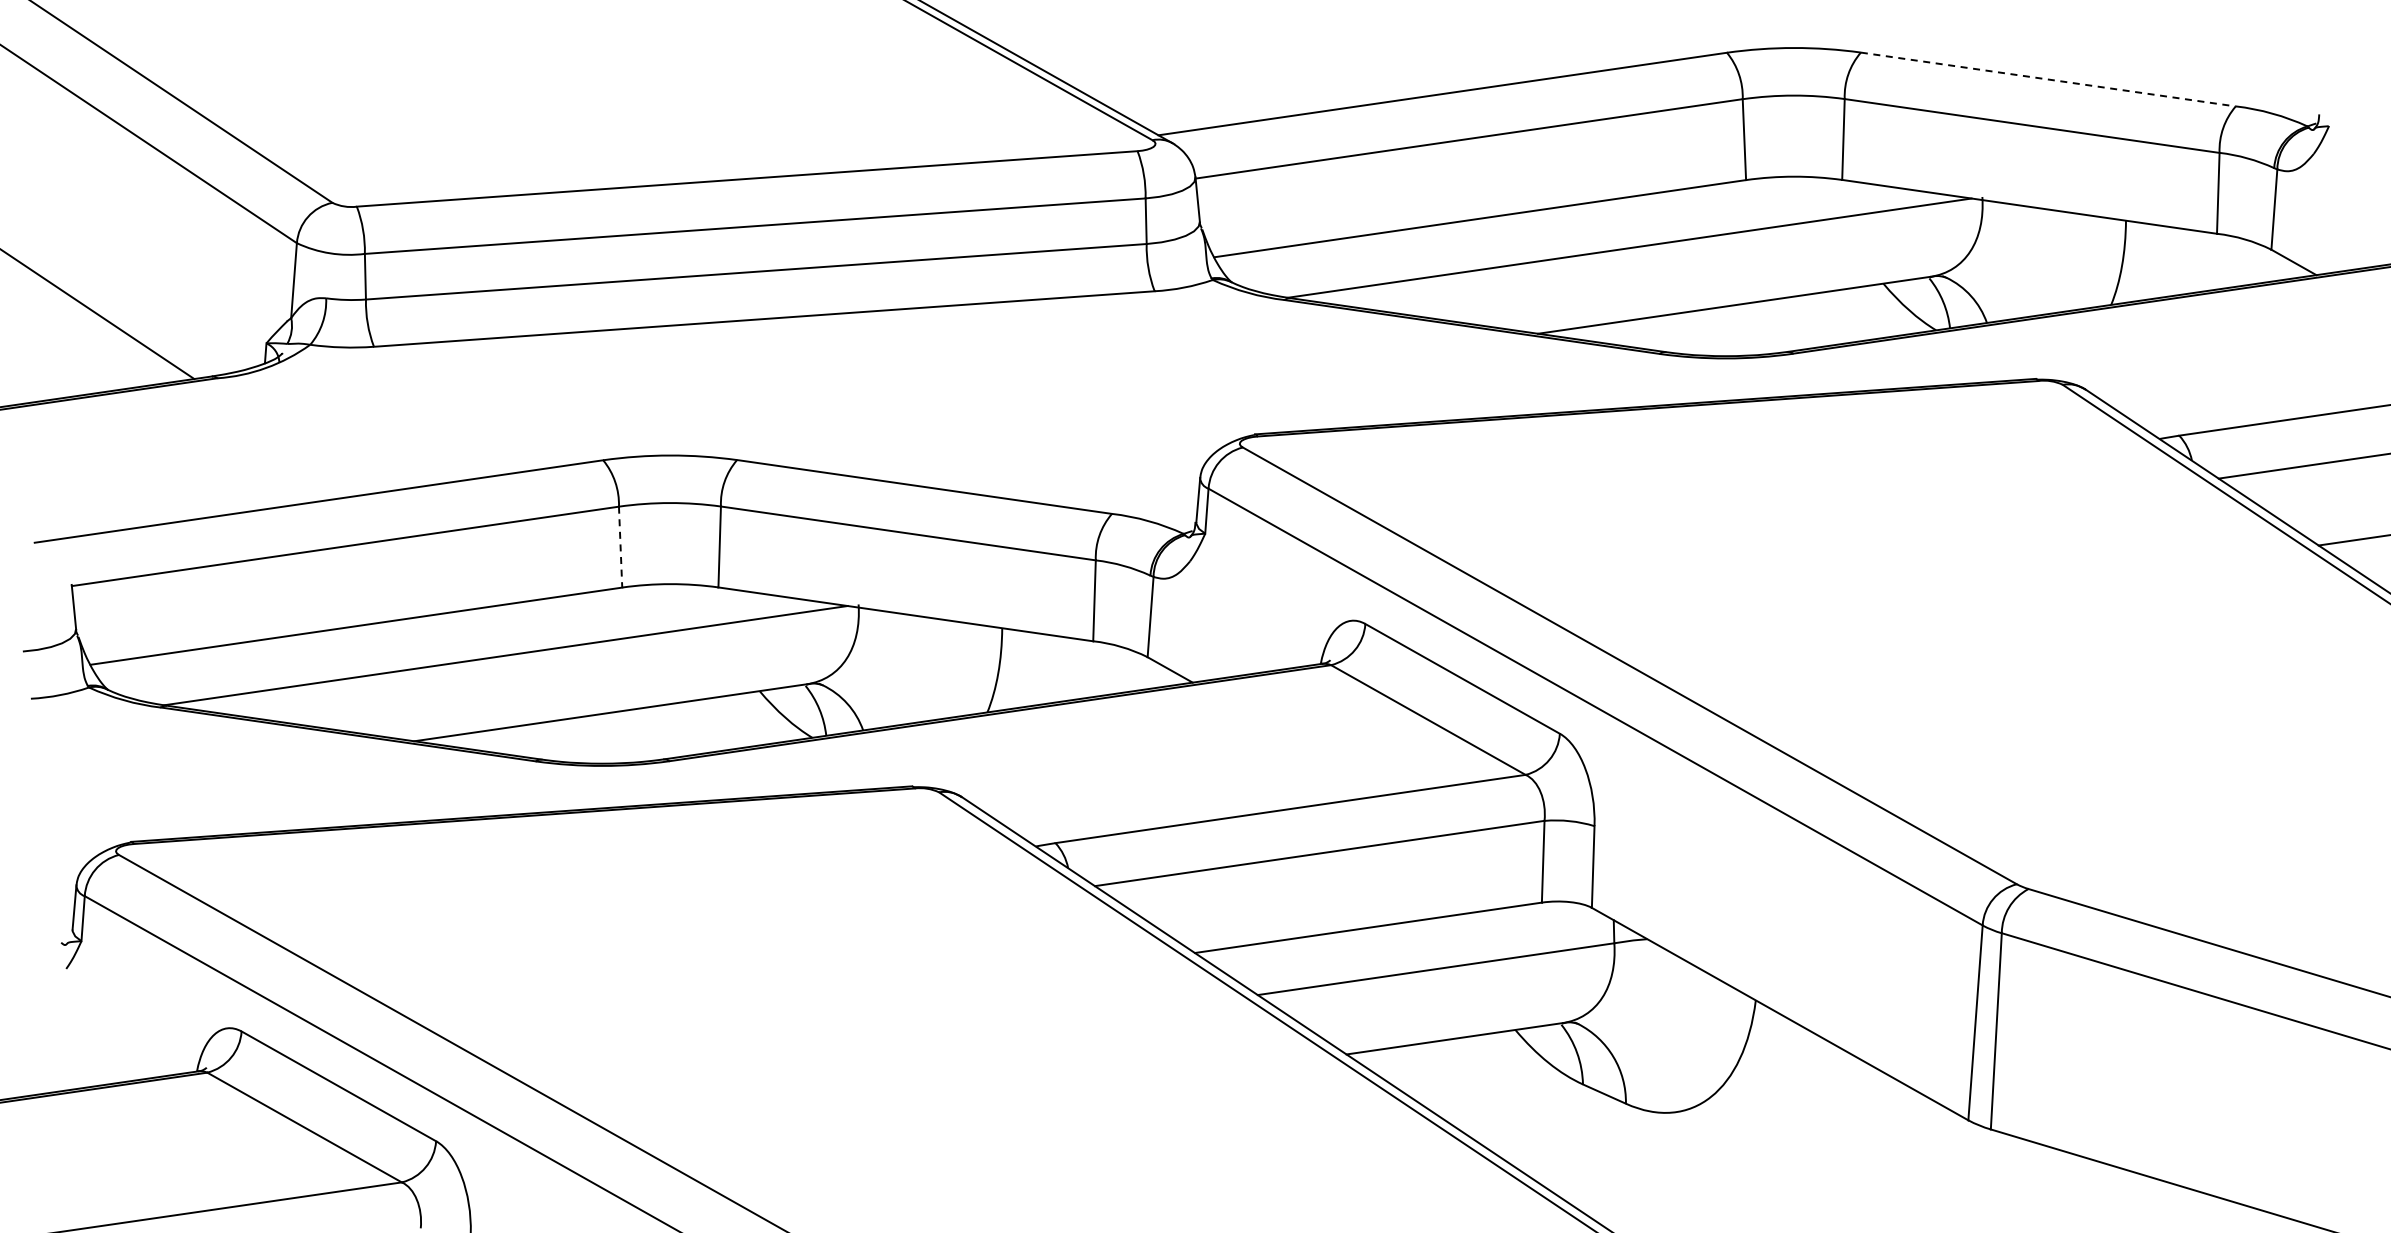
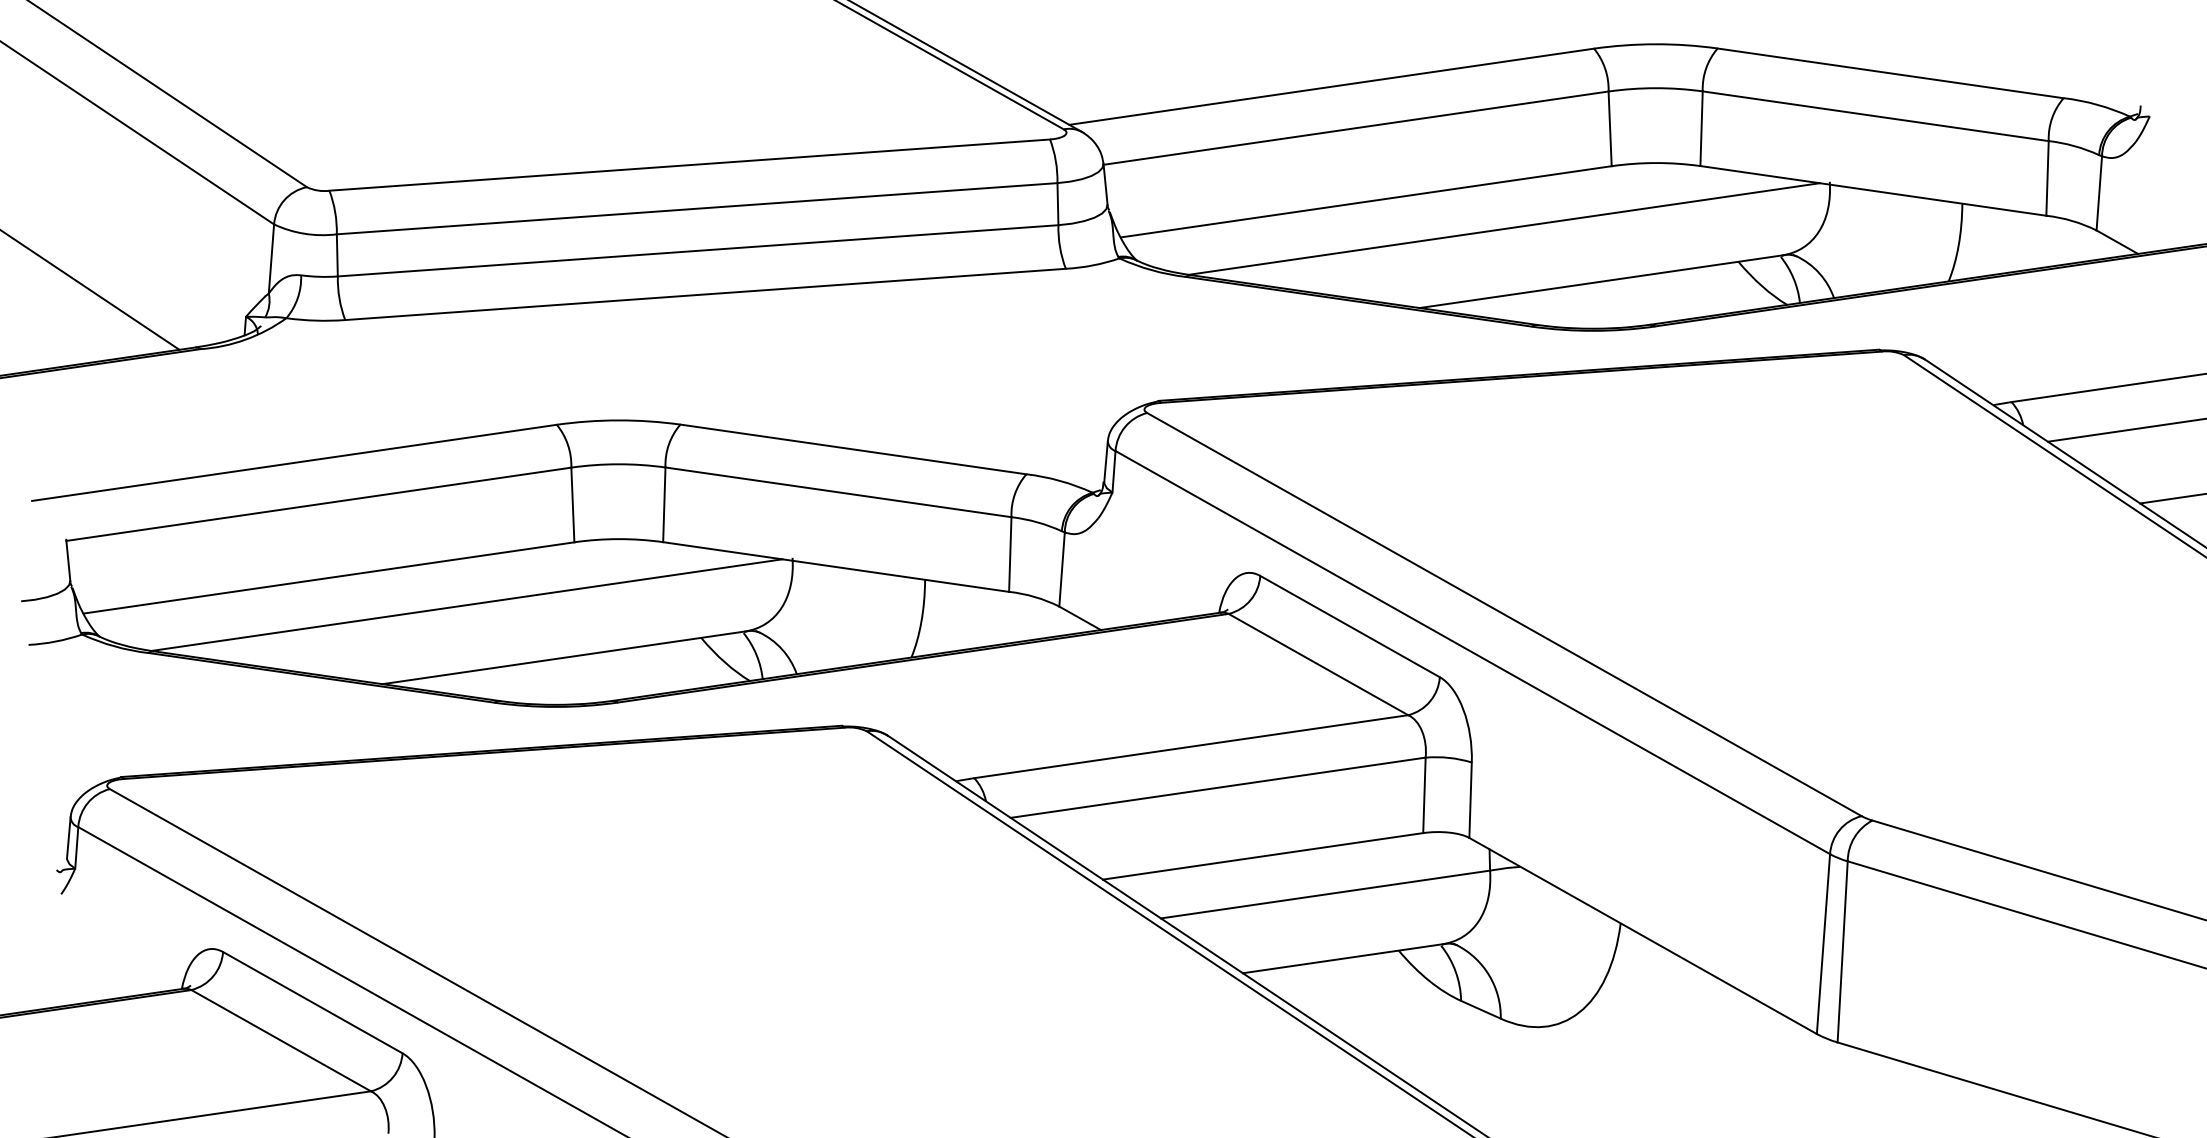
line: (2048, 79) -> (1890, 73), dashed -> solid
line: (620, 547) -> (572, 505), dashed -> solid

